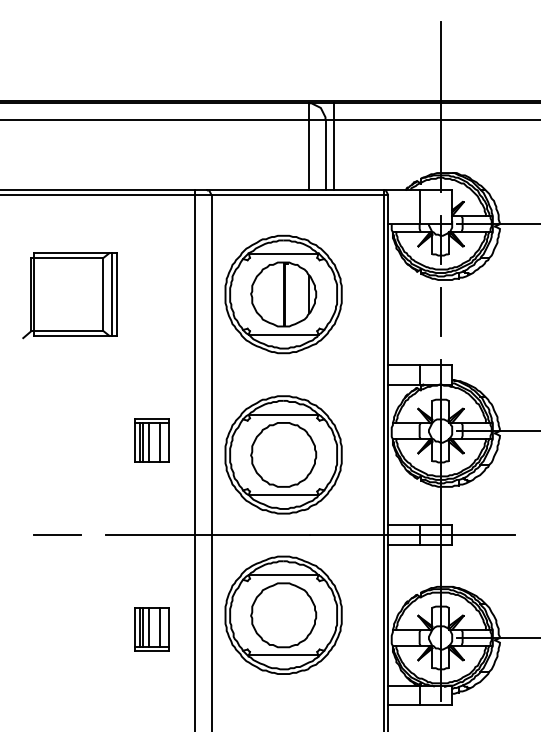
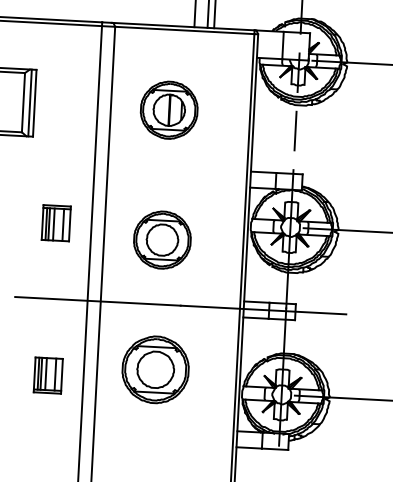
part: (283, 294) -> (169, 110), size x0.6
part: (283, 454) -> (162, 239), size x0.6
part: (283, 614) -> (155, 369), size x0.7

